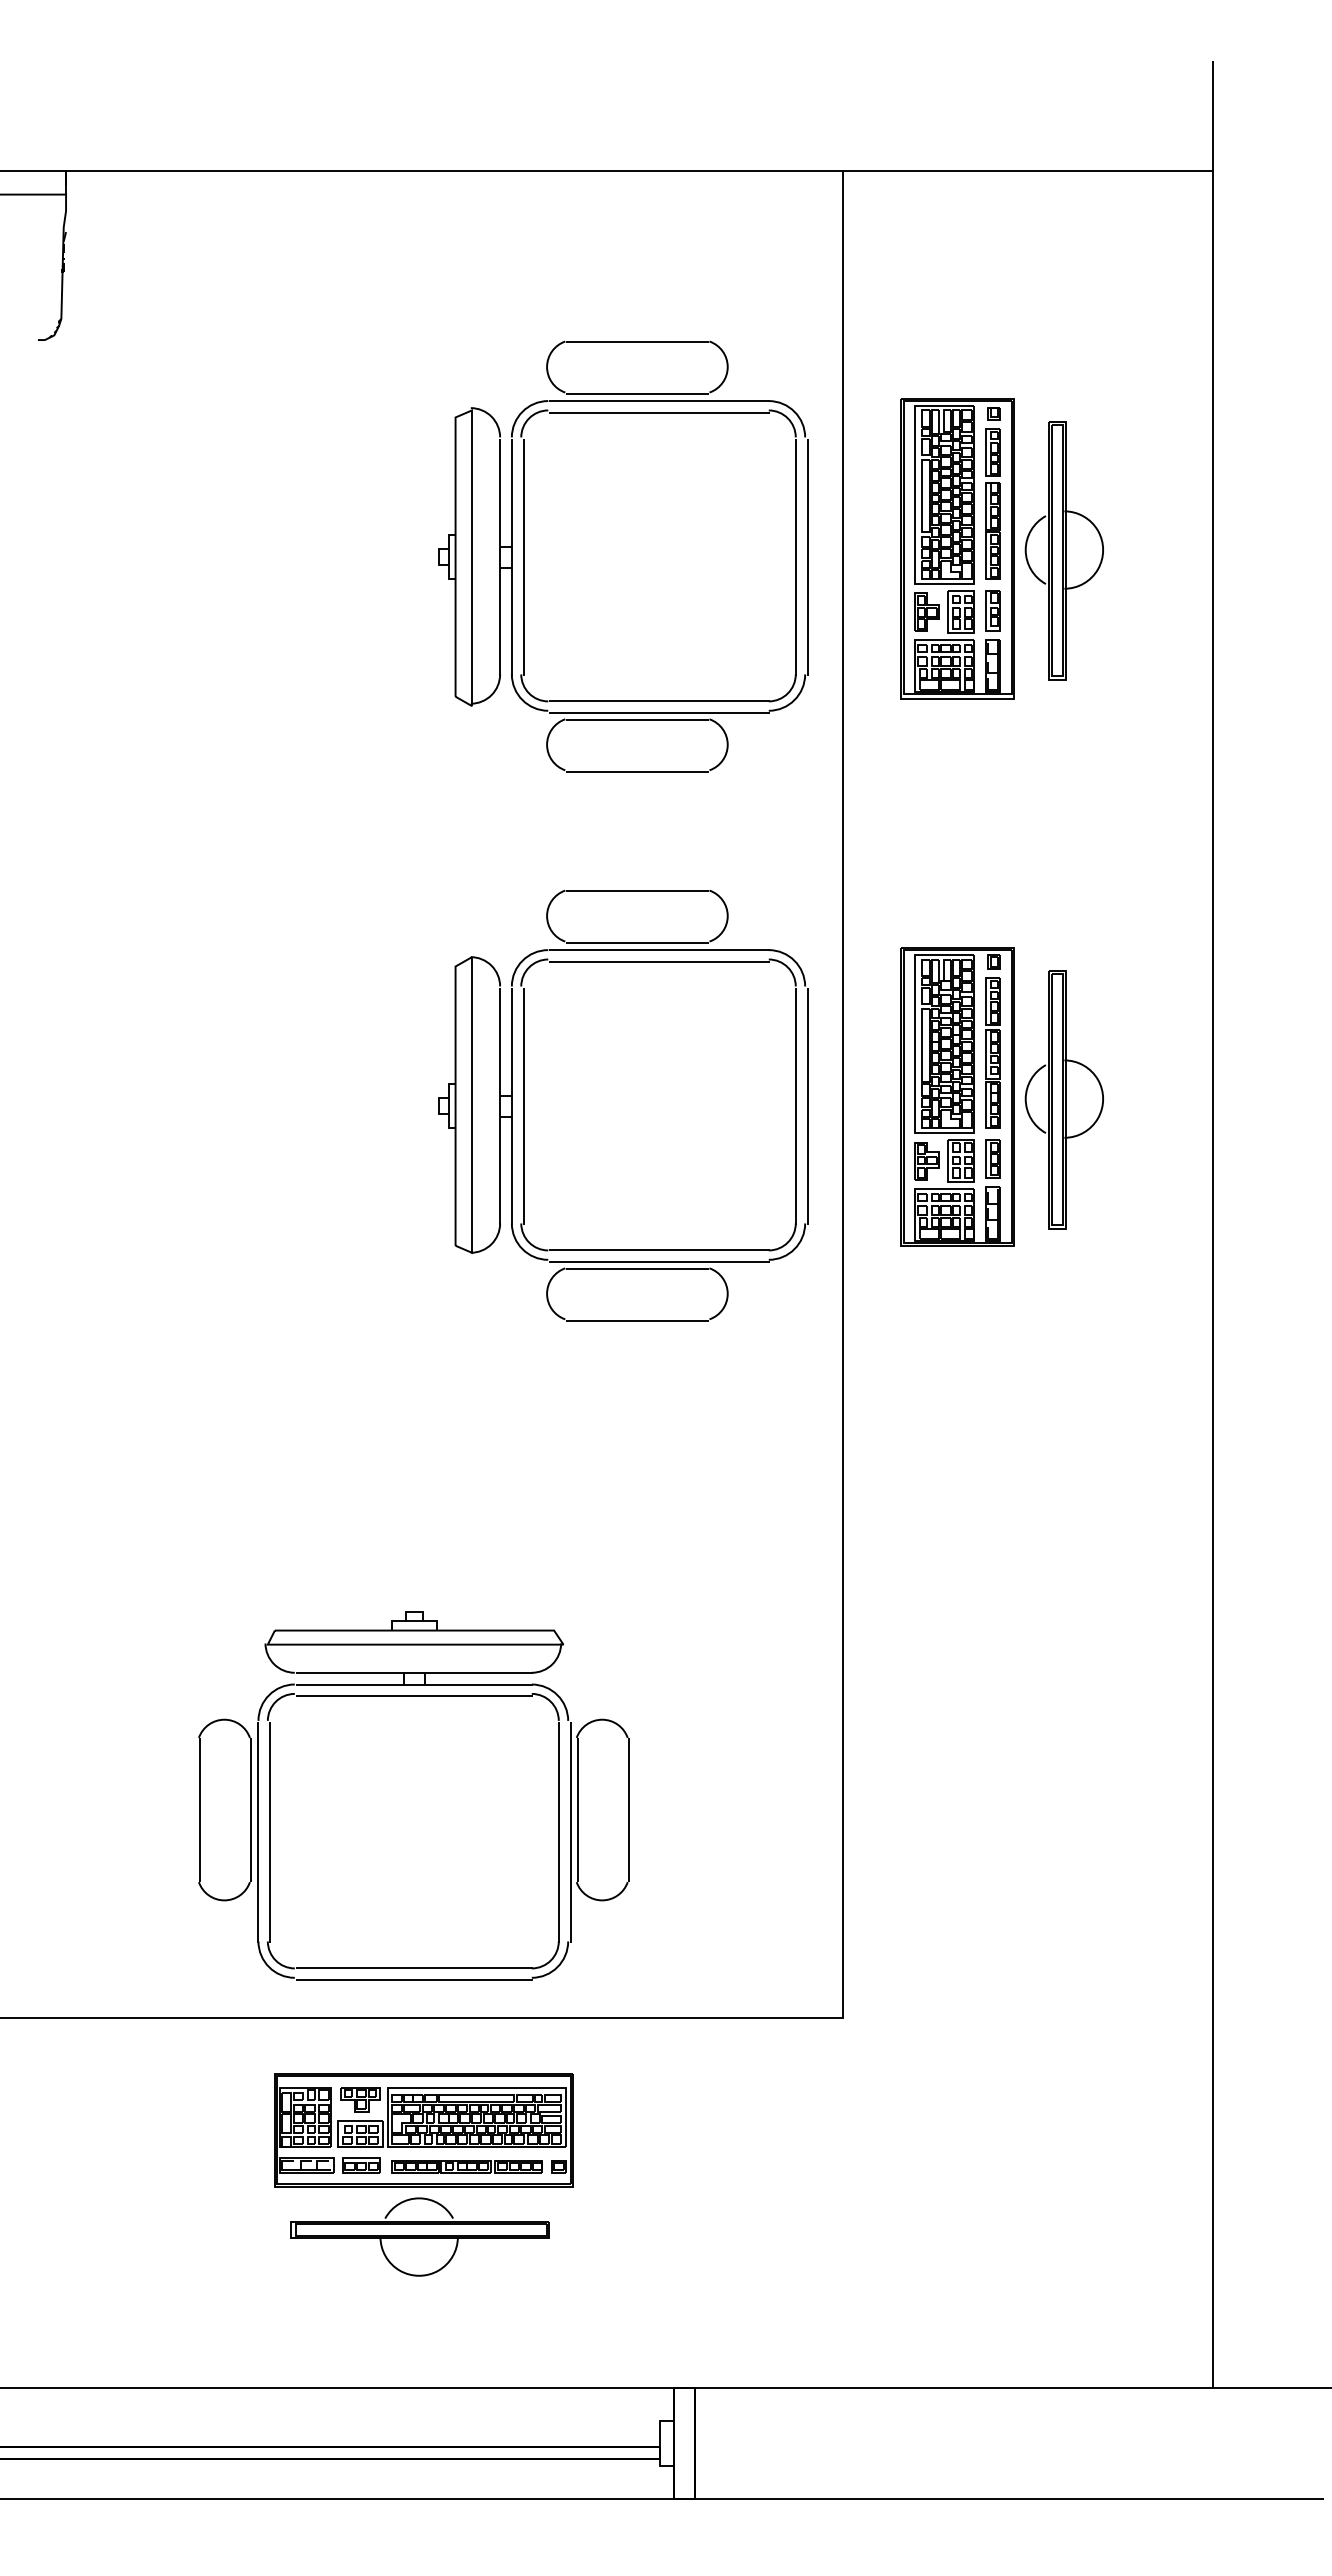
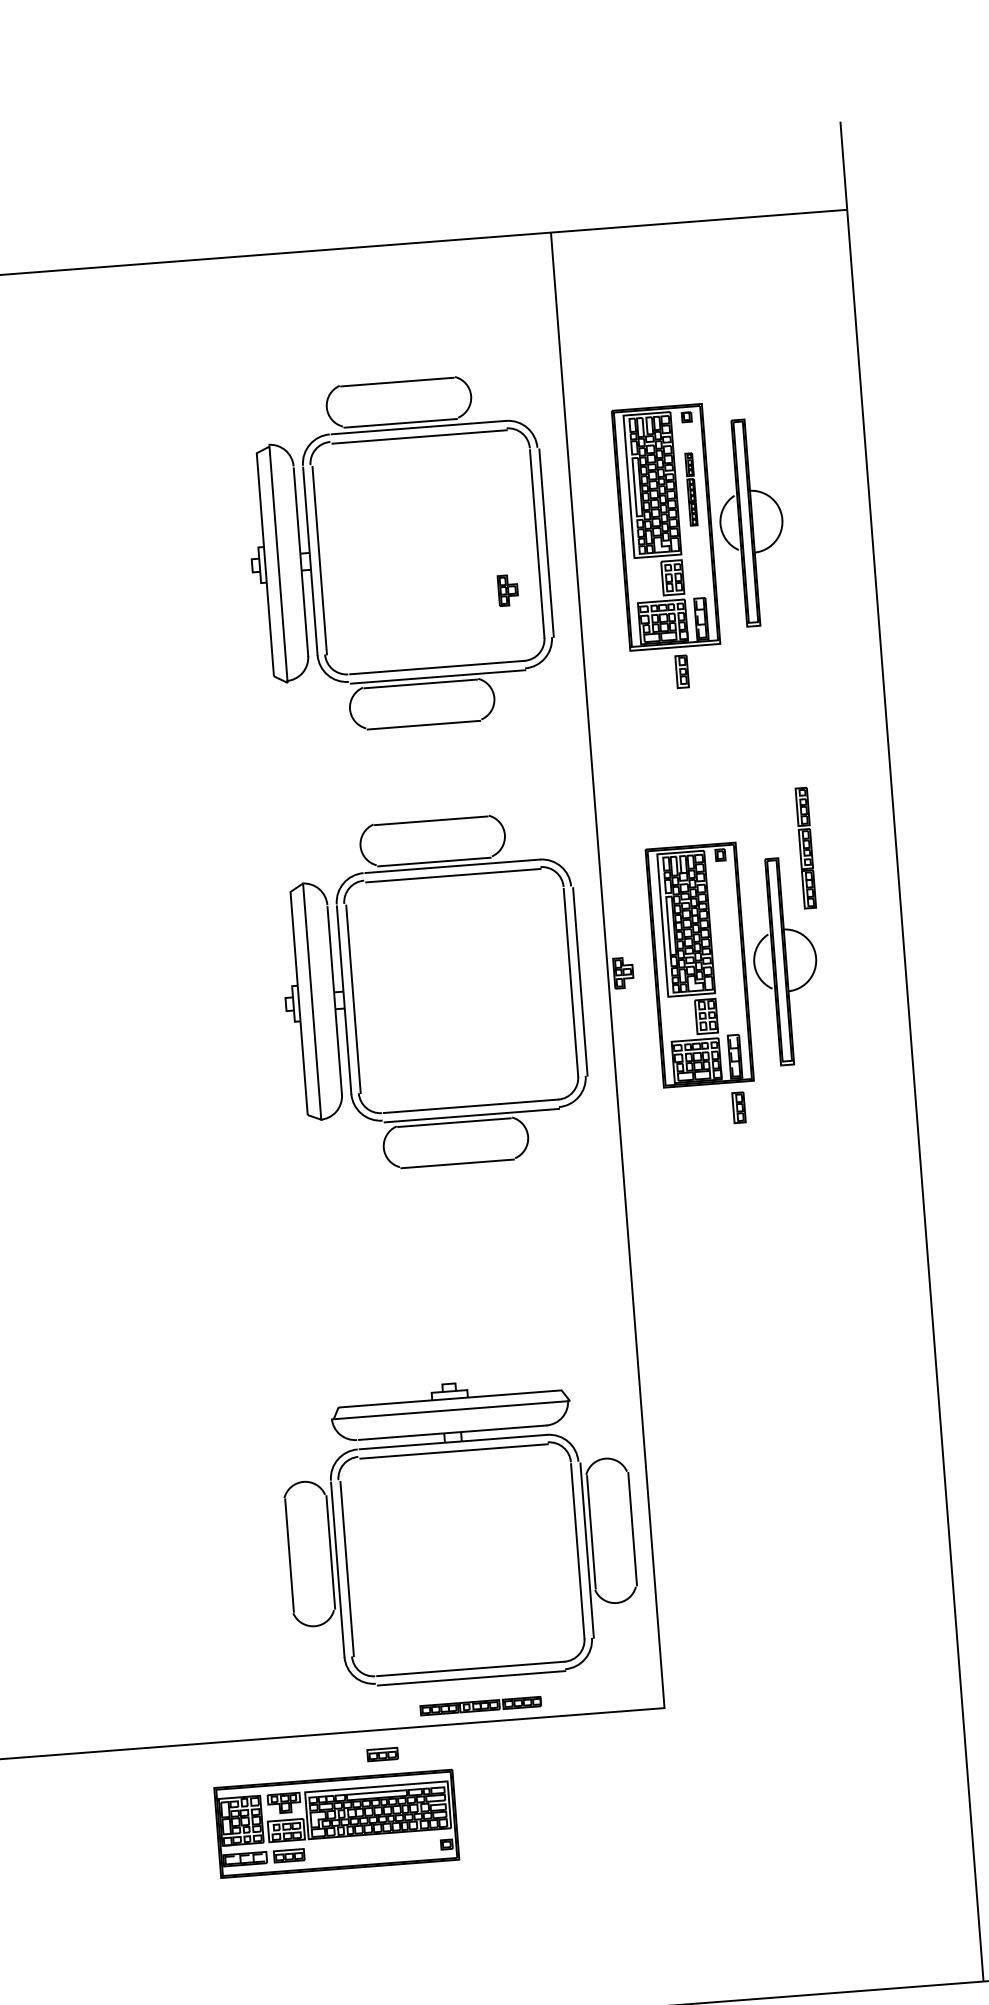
part: (992, 503) -> (691, 488), size x0.6
part: (992, 610) -> (681, 671), moved
part: (926, 611) -> (507, 589), moved
part: (992, 1052) -> (805, 847), moved
part: (992, 1158) -> (738, 1107), moved
part: (926, 1161) -> (623, 973), moved
part: (413, 1696) -> (453, 1451), moved
part: (487, 2048) -> (382, 1754), added
part: (466, 2166) -> (480, 1706), moved
part: (419, 2236) -> (339, 1908), removed

